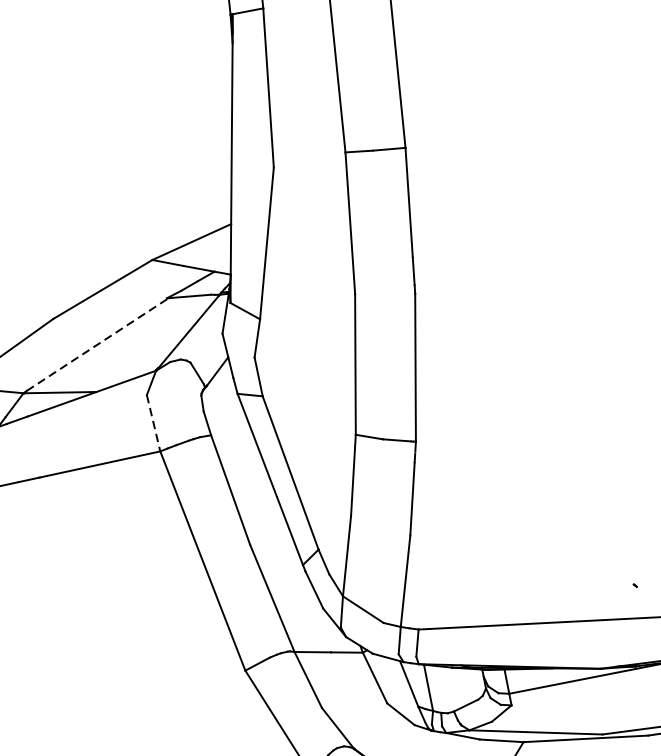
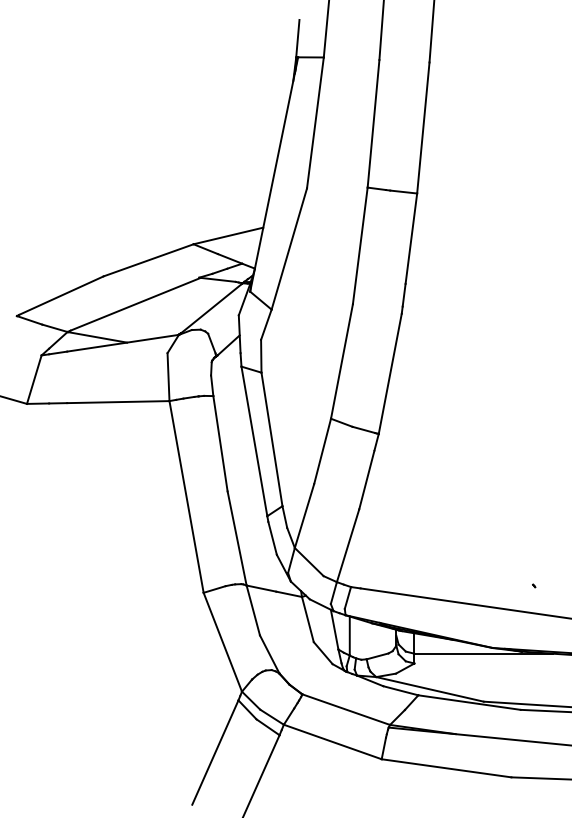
line: (98, 344) -> (136, 304), dashed -> solid
line: (153, 423) -> (168, 377), dashed -> solid

